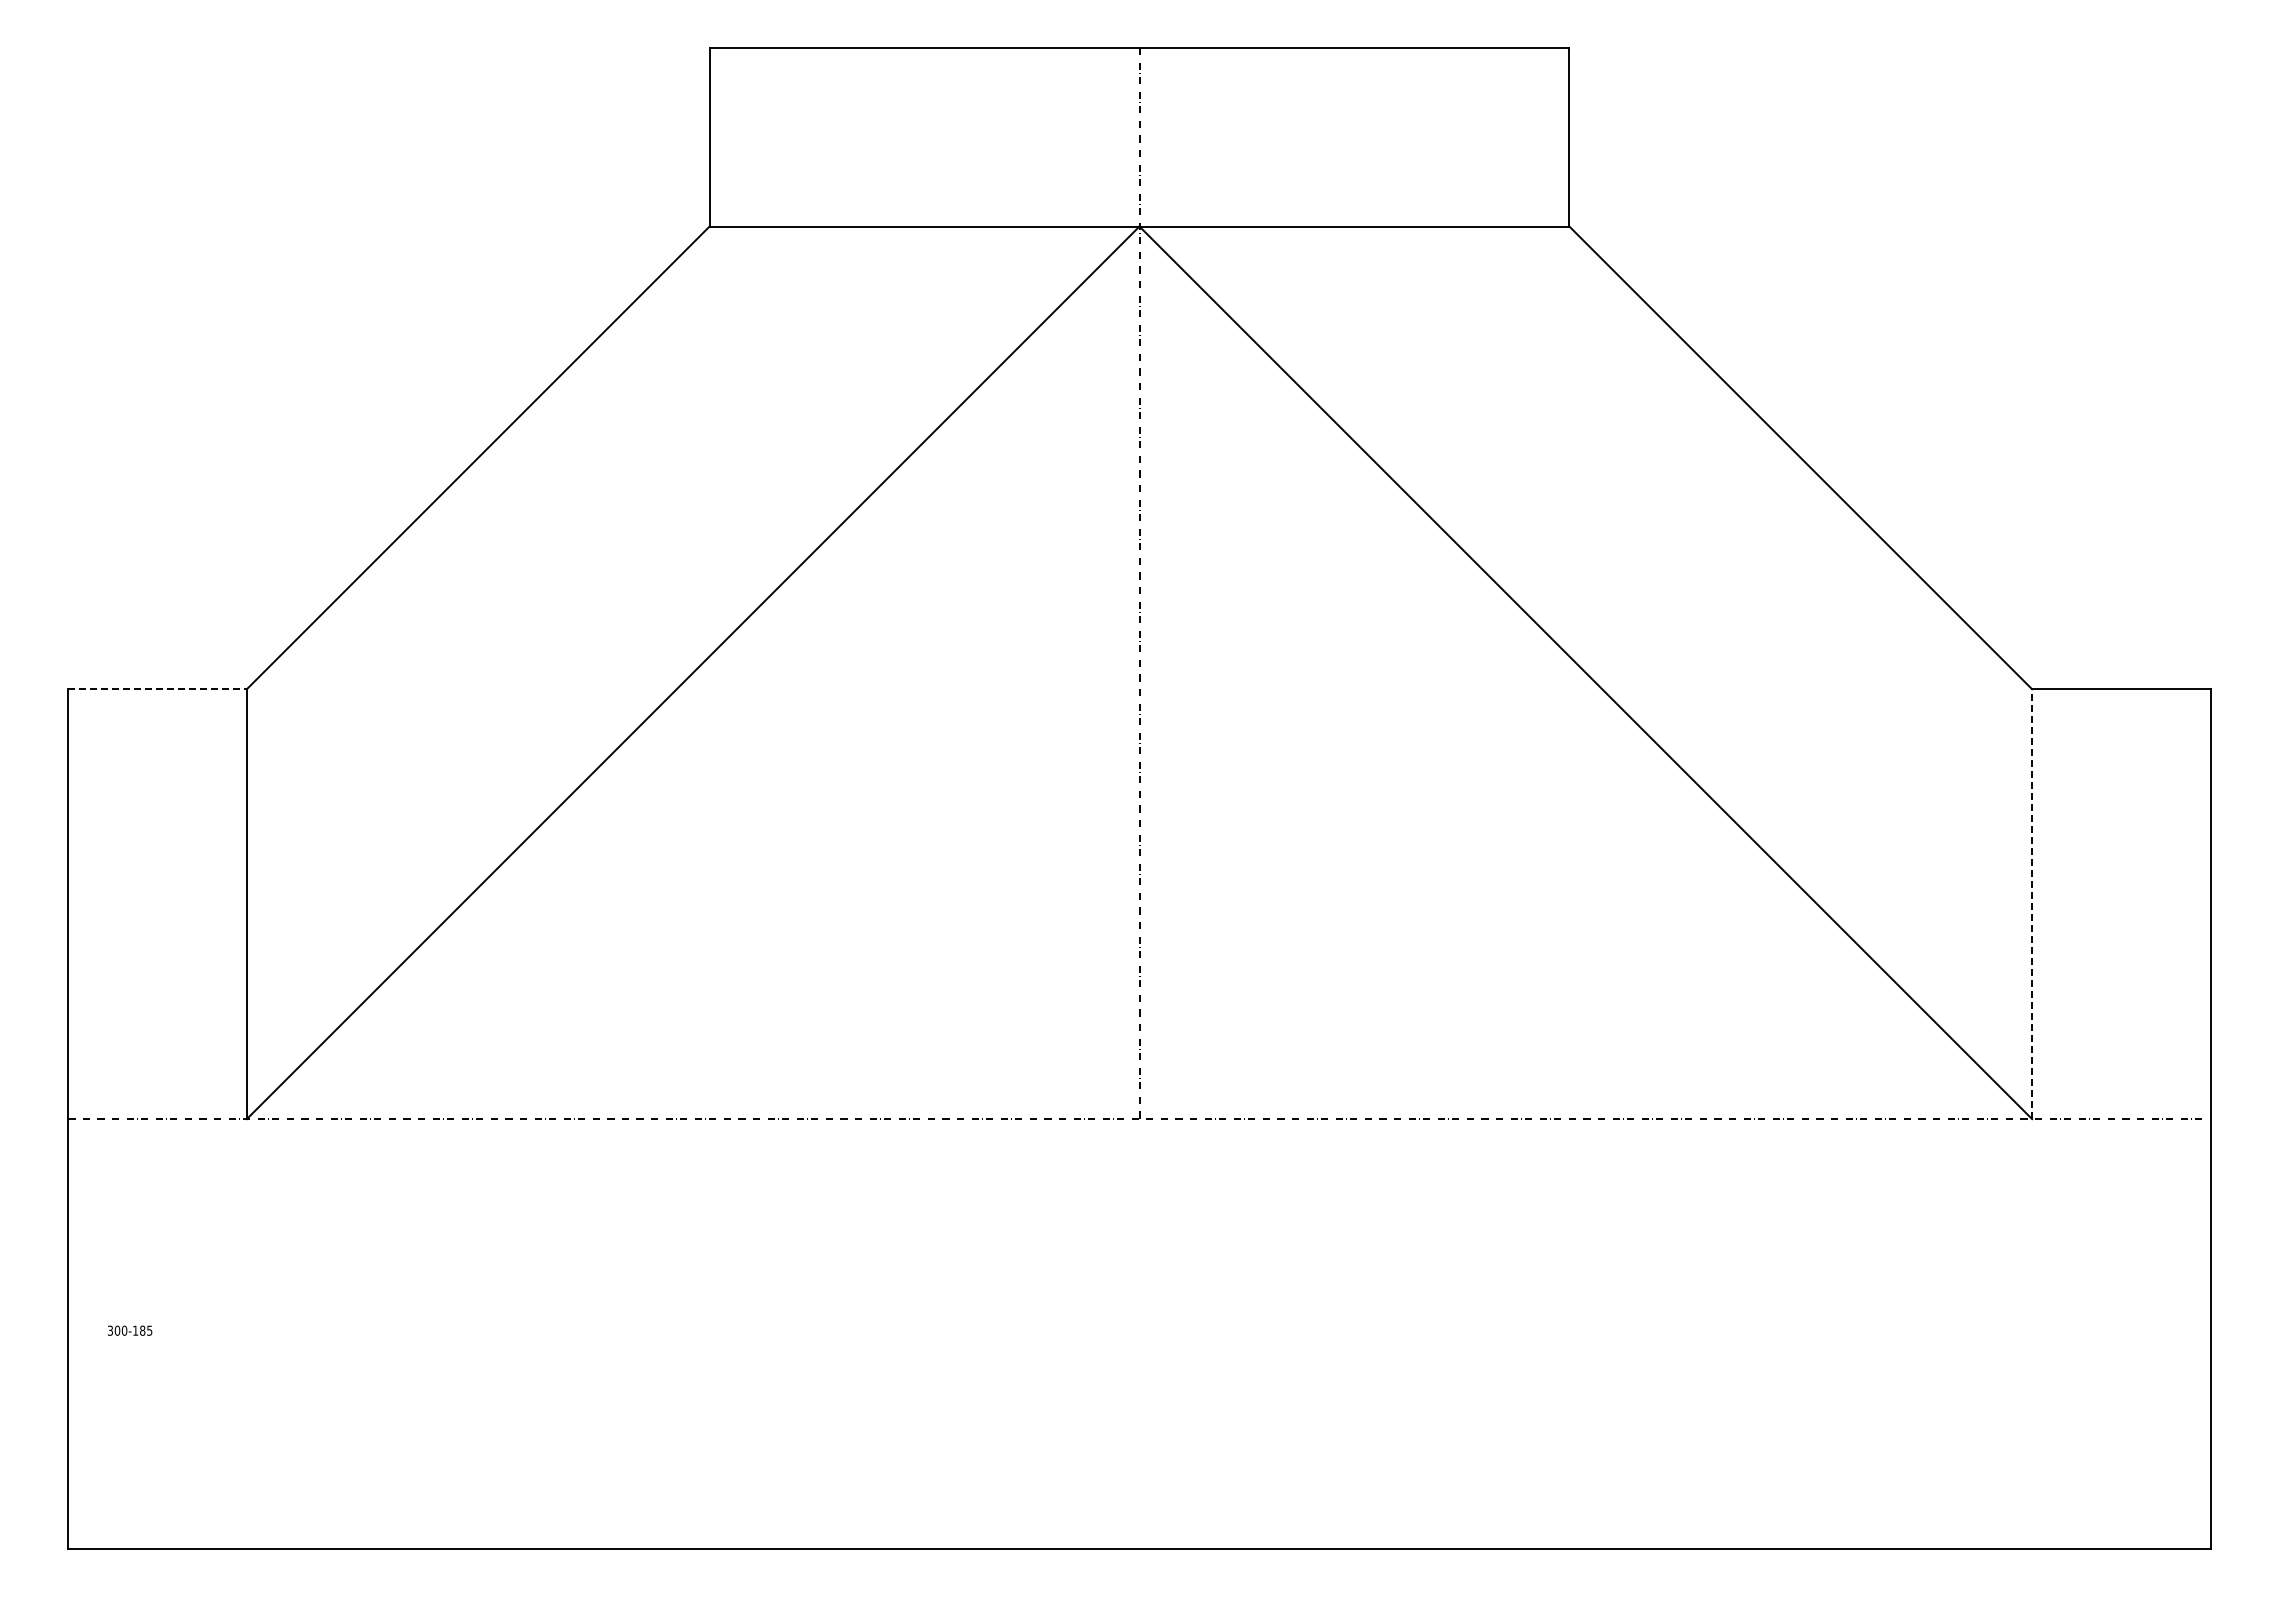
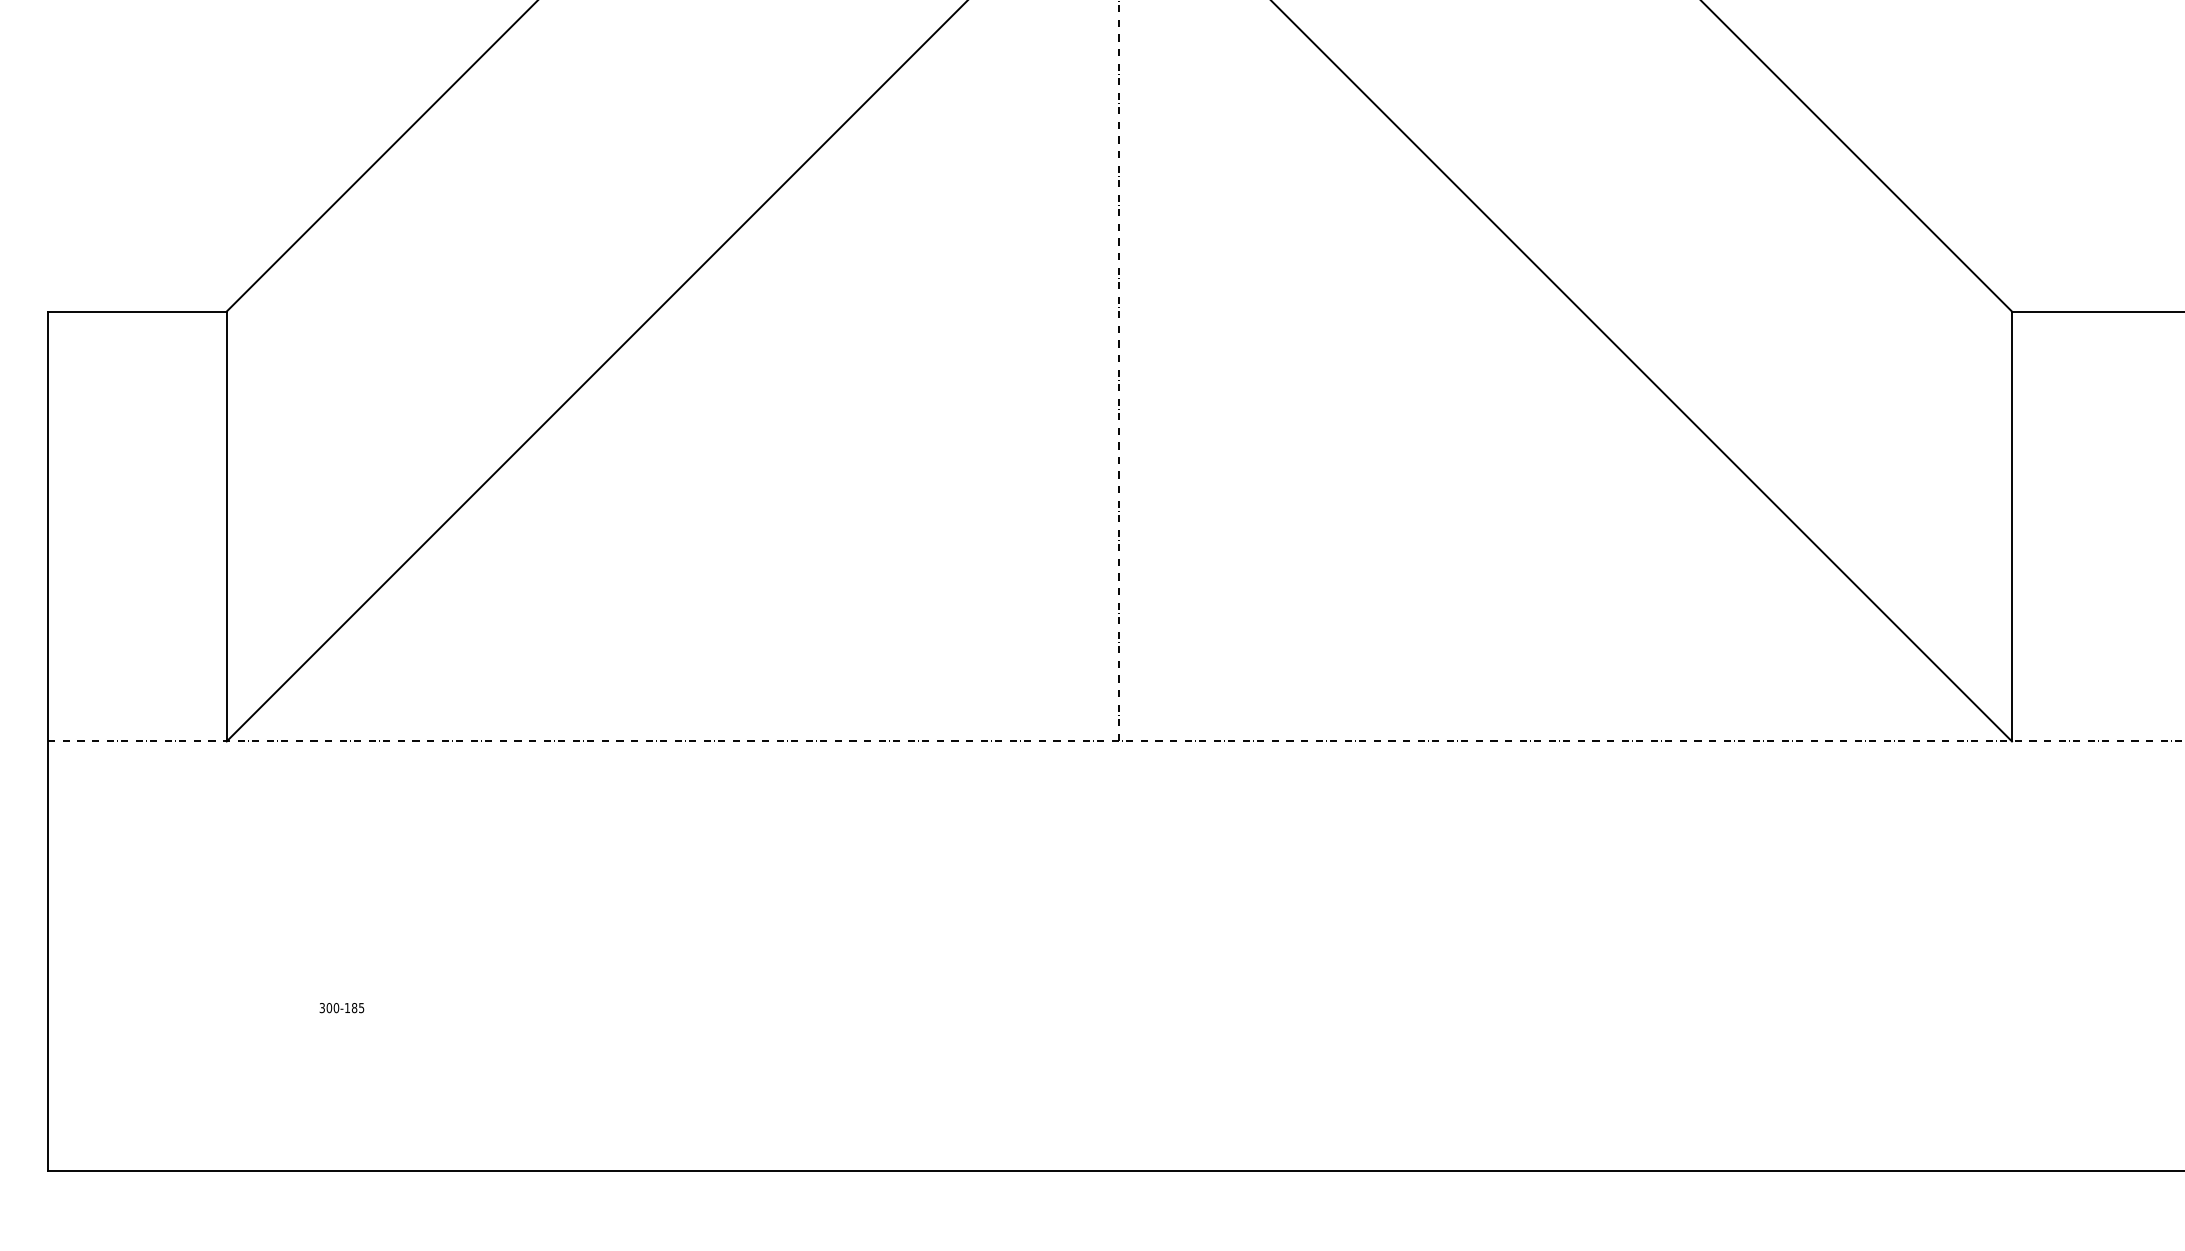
line: (158, 689) -> (138, 311), dashed -> solid
line: (2032, 904) -> (2012, 526), dashed -> solid
text: (129, 1330) -> (341, 1007), moved

